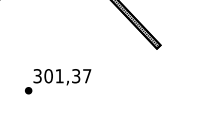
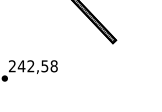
text: (62, 76) -> (33, 66), 301,37 -> 242,58

